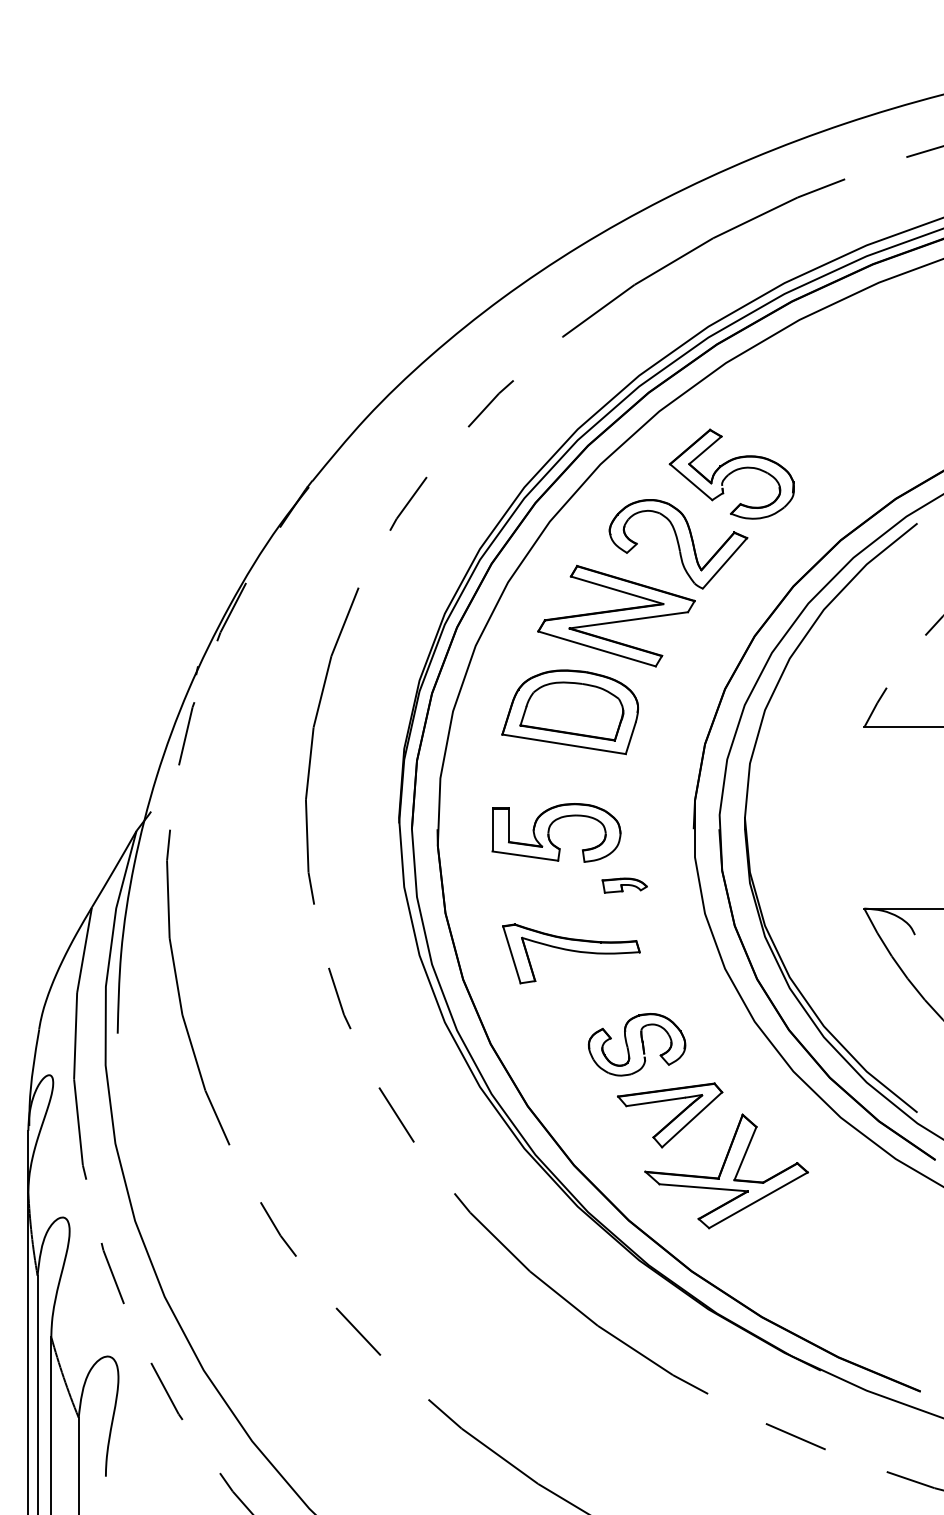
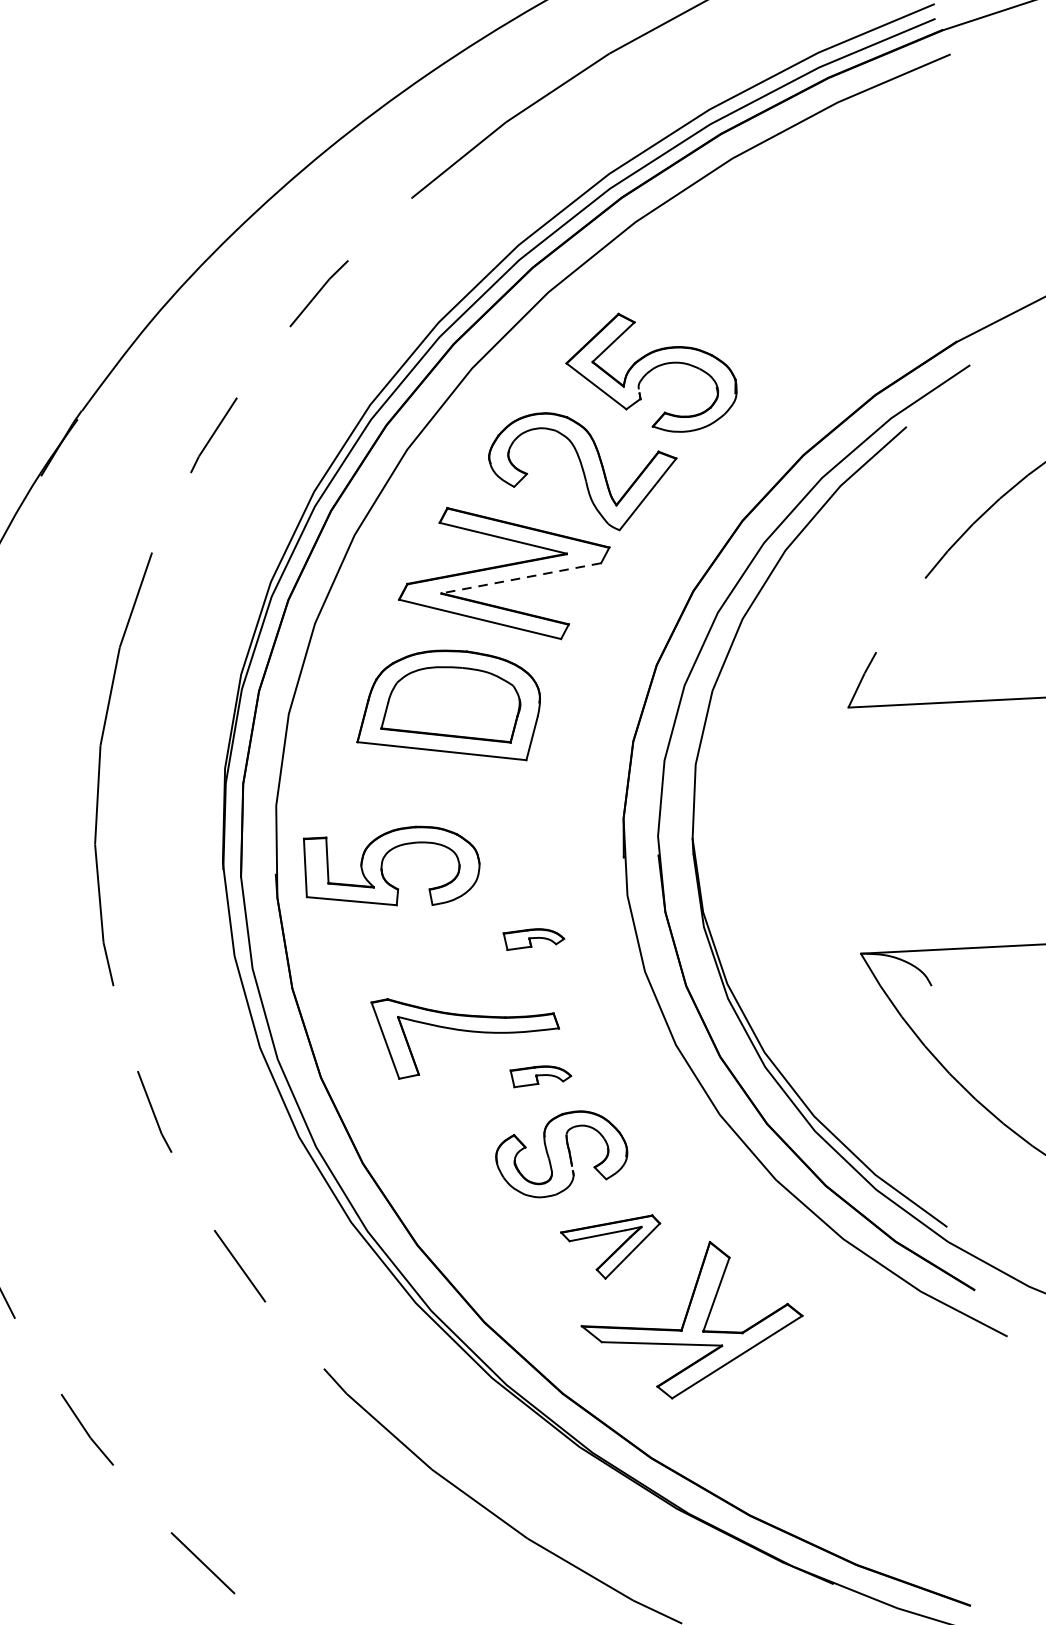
line: (628, 620) -> (520, 578), solid -> dashed
part: (549, 832) -> (382, 867), moved
part: (624, 986) -> (540, 1075), added
part: (670, 1115) -> (611, 1248), size x0.7

